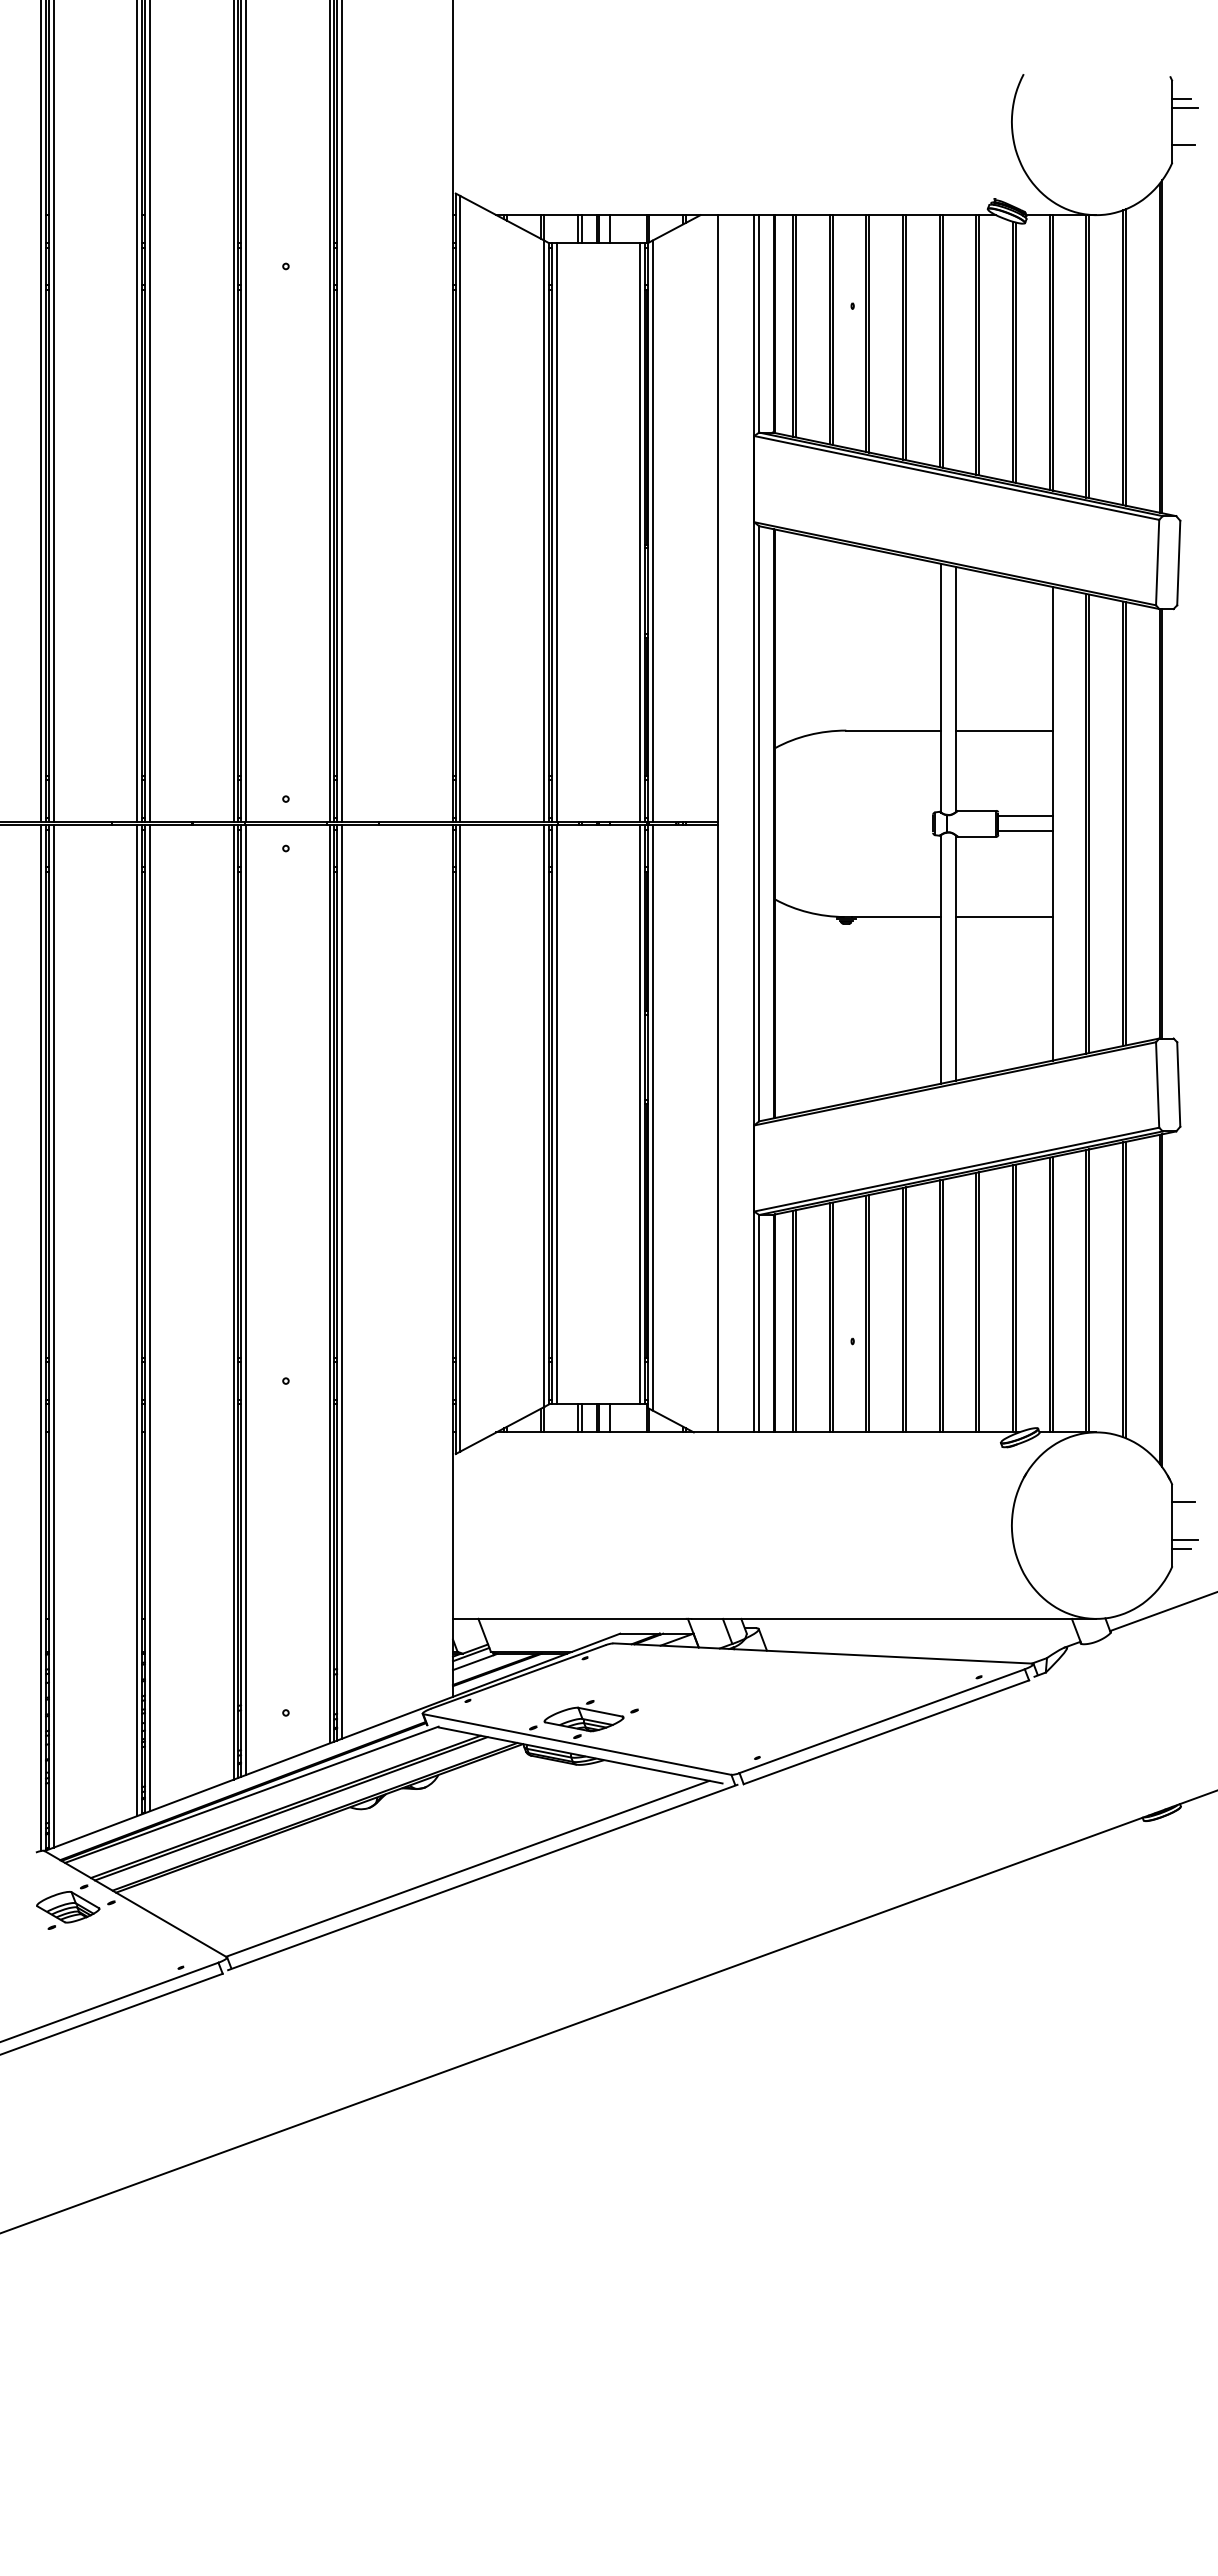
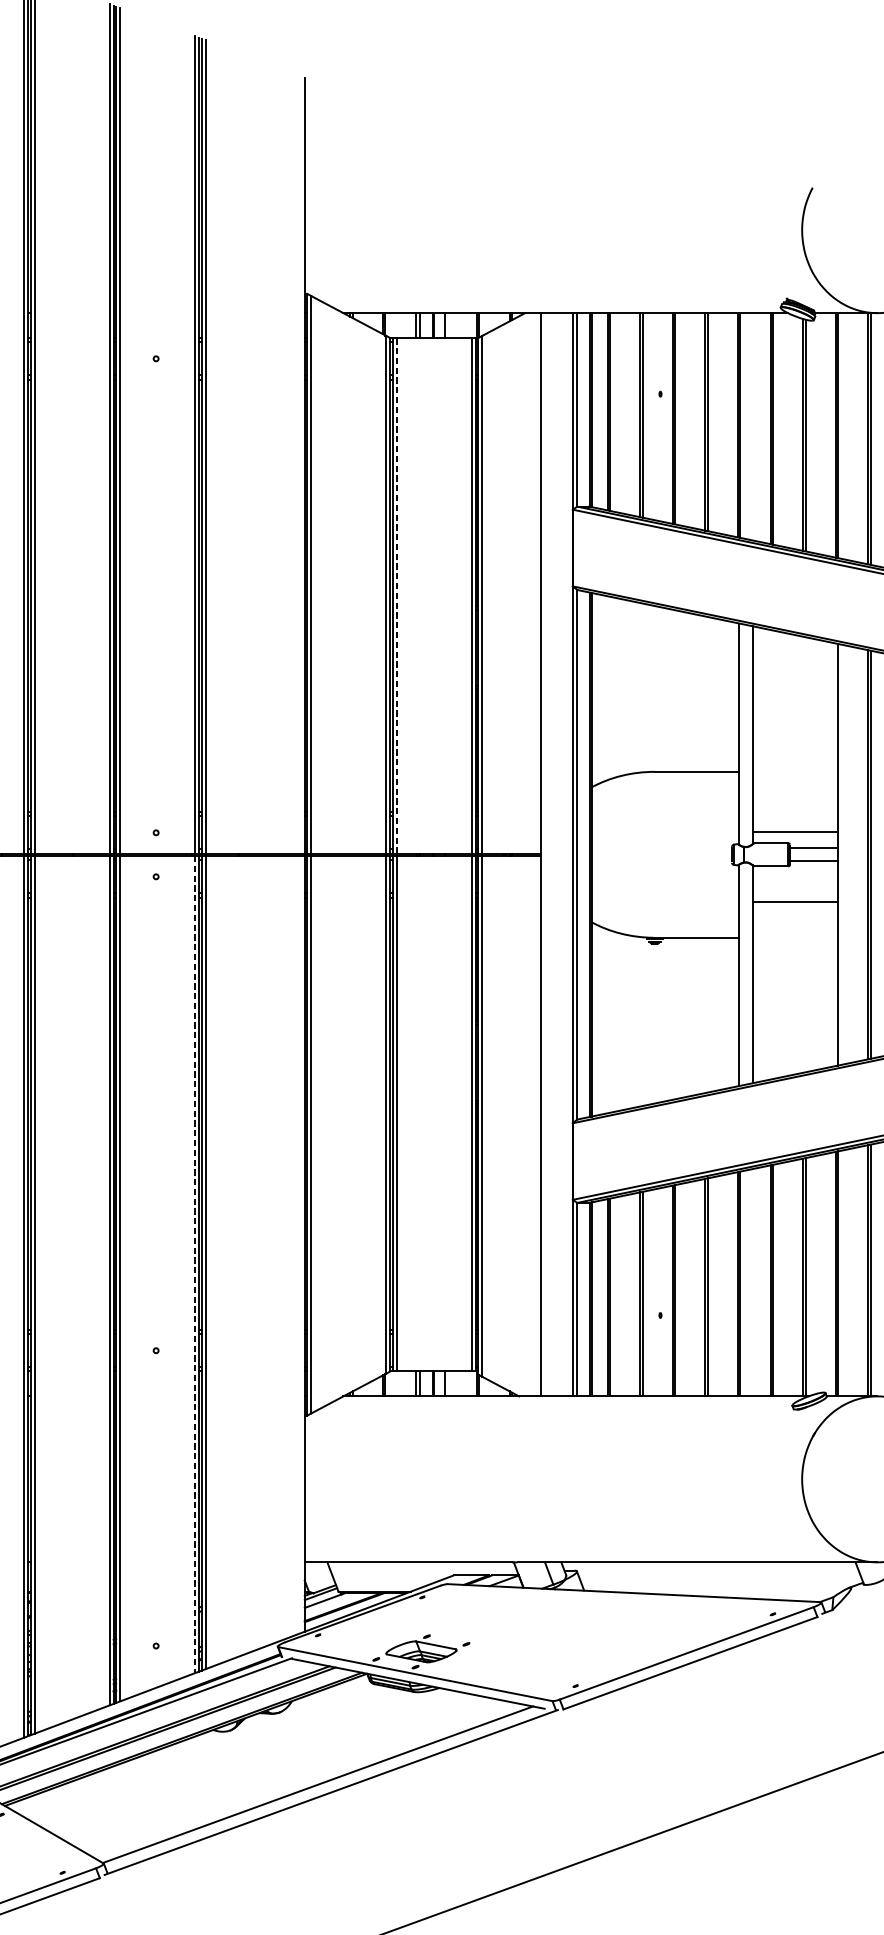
line: (556, 532) -> (396, 595), solid -> dashed
line: (1004, 730) -> (795, 832), moved
line: (1004, 917) -> (795, 902), moved
line: (329, 1284) -> (194, 1264), solid -> dashed

